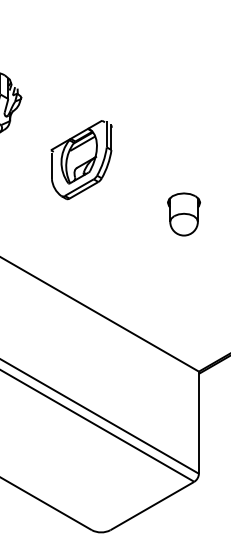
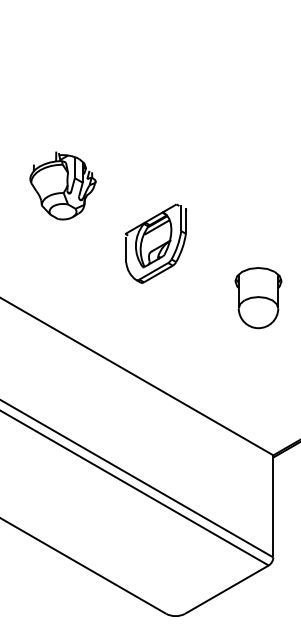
part: (184, 214) -> (258, 298), size x1.43

